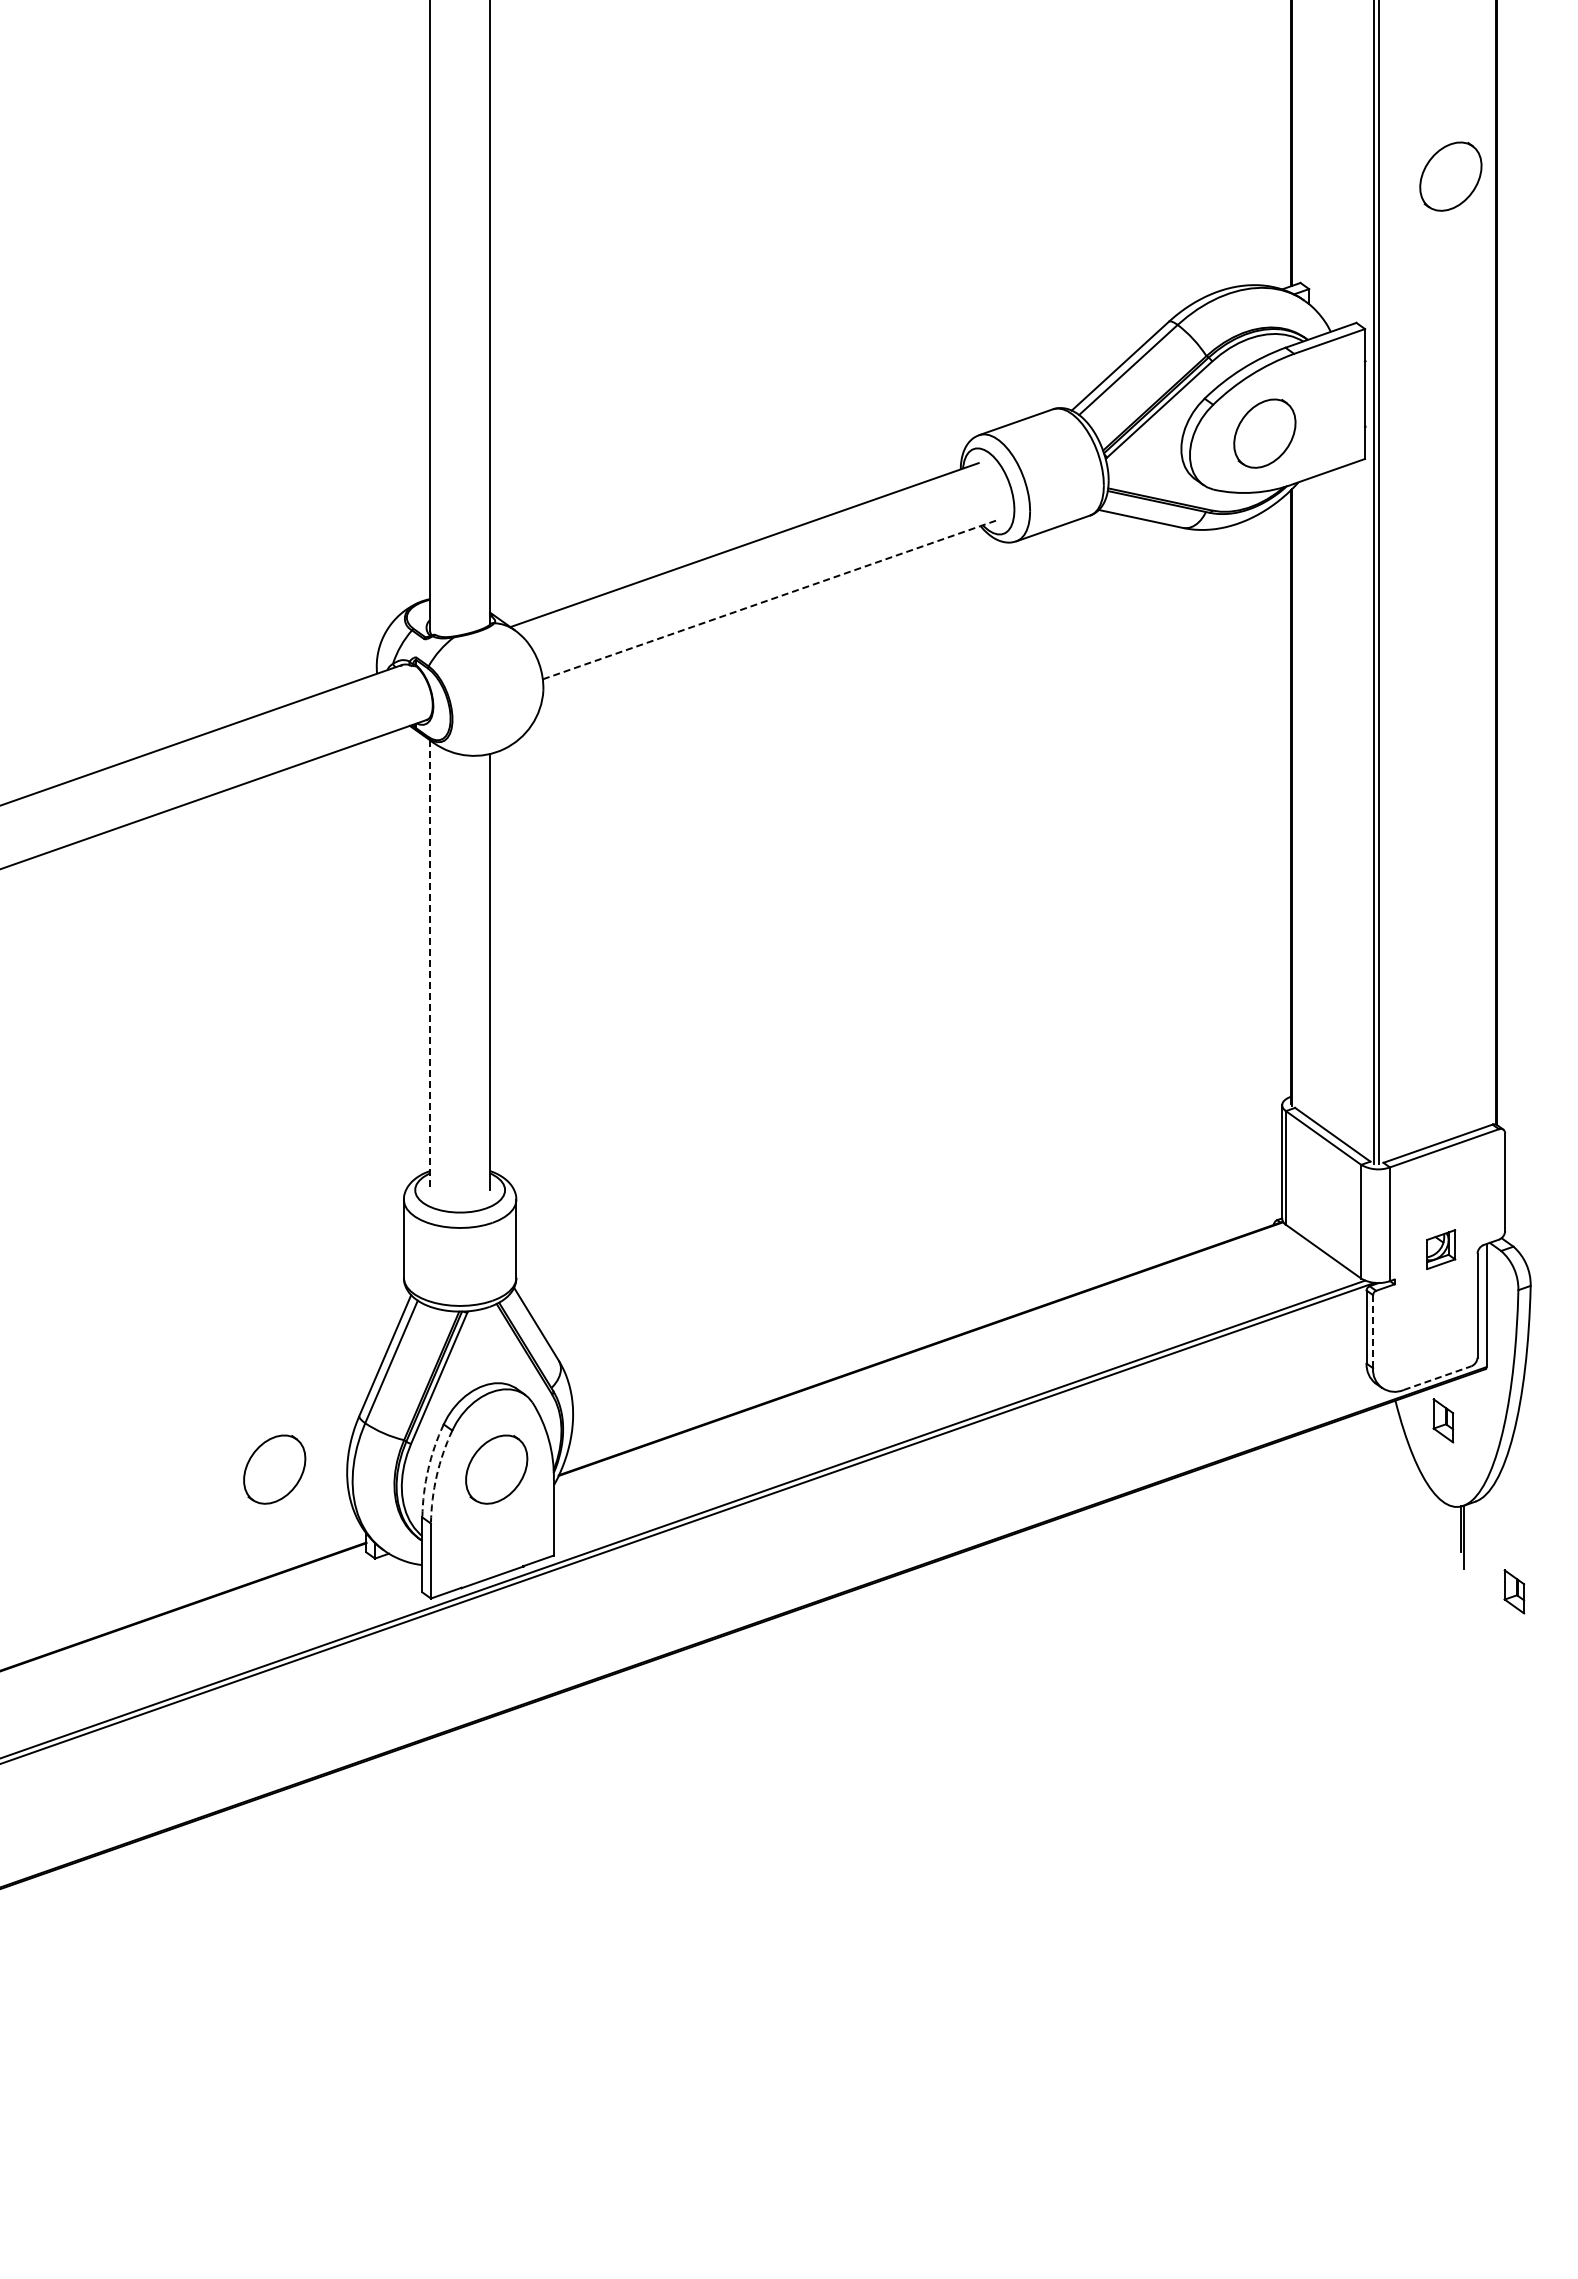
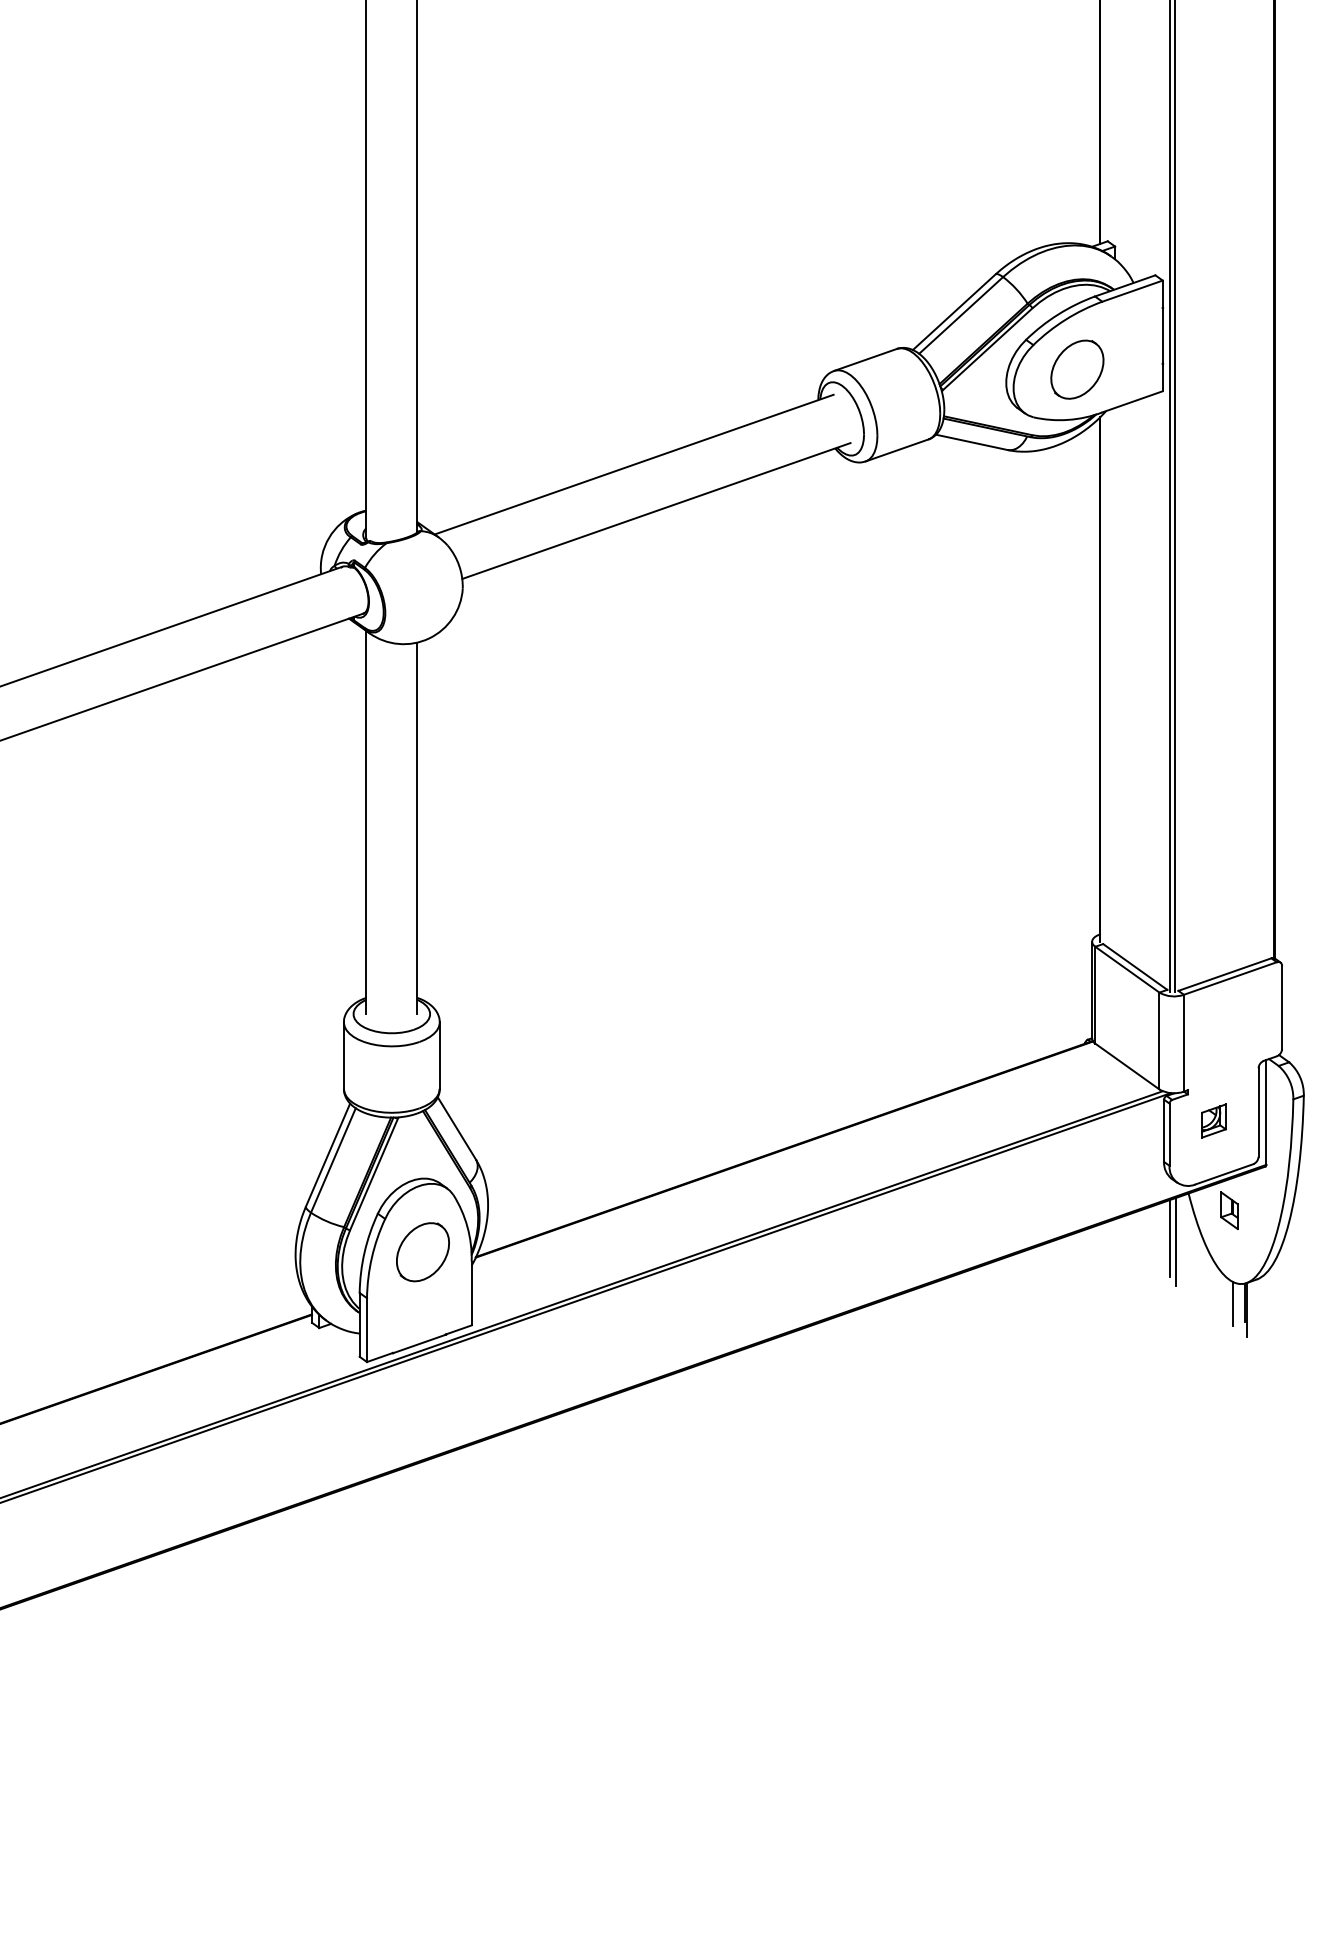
part: (1450, 176) -> (1235, 150), removed
line: (771, 599) -> (657, 510), dashed -> solid
line: (430, 965) -> (366, 822), dashed -> solid
part: (1441, 1249) -> (1214, 1120), moved
line: (1373, 1331) -> (1169, 1134), dashed -> solid
line: (1437, 1378) -> (1224, 1174), dashed -> solid
line: (1373, 1453) -> (1169, 1238), added
line: (1380, 1457) -> (1175, 1241), added
part: (274, 1469) -> (233, 1252), removed
arc: (428, 1469) -> (364, 1252), dashed -> solid
arc: (436, 1475) -> (371, 1257), dashed -> solid
line: (1447, 1530) -> (1232, 1304), added
part: (1514, 1591) -> (1290, 1356), removed

